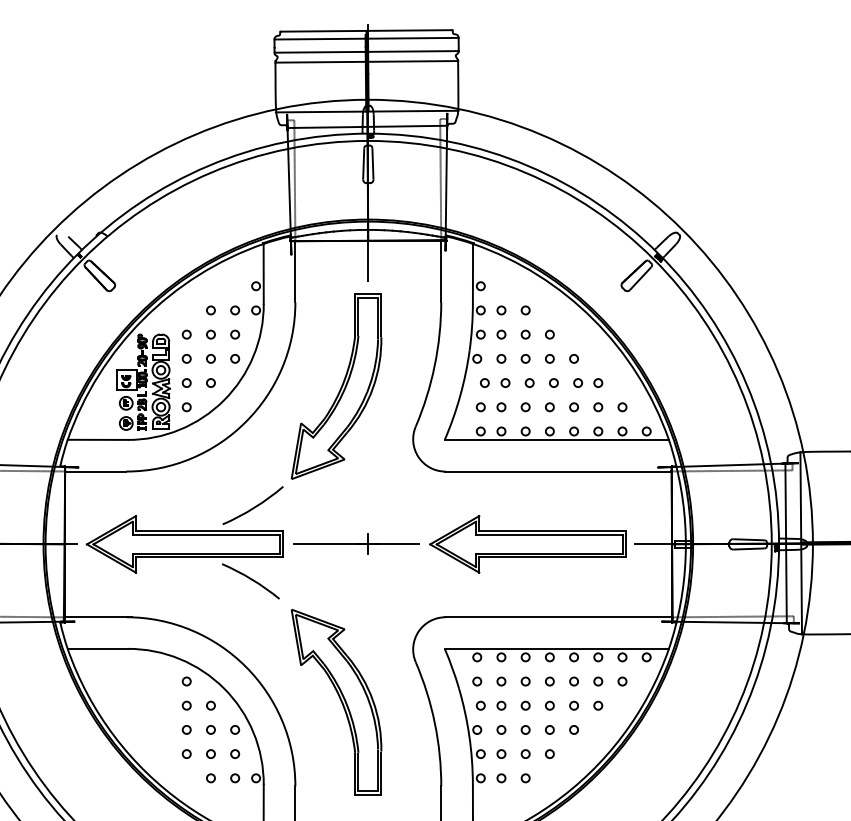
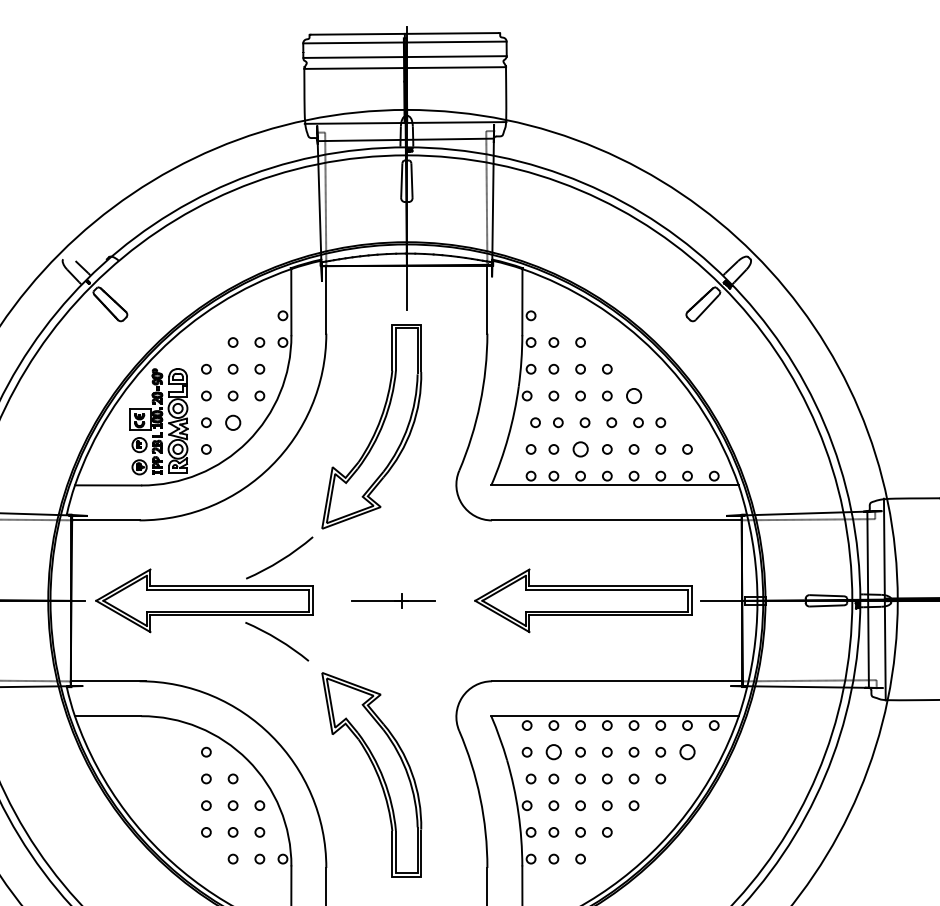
circle: (573, 358) -> (633, 395), size x1.6
circle: (210, 382) -> (232, 422), size x1.6
circle: (525, 407) -> (580, 449), size x1.6
part: (356, 544) -> (393, 600), size x0.6
circle: (501, 681) -> (553, 752), size x1.6
circle: (622, 681) -> (687, 752), size x1.6

